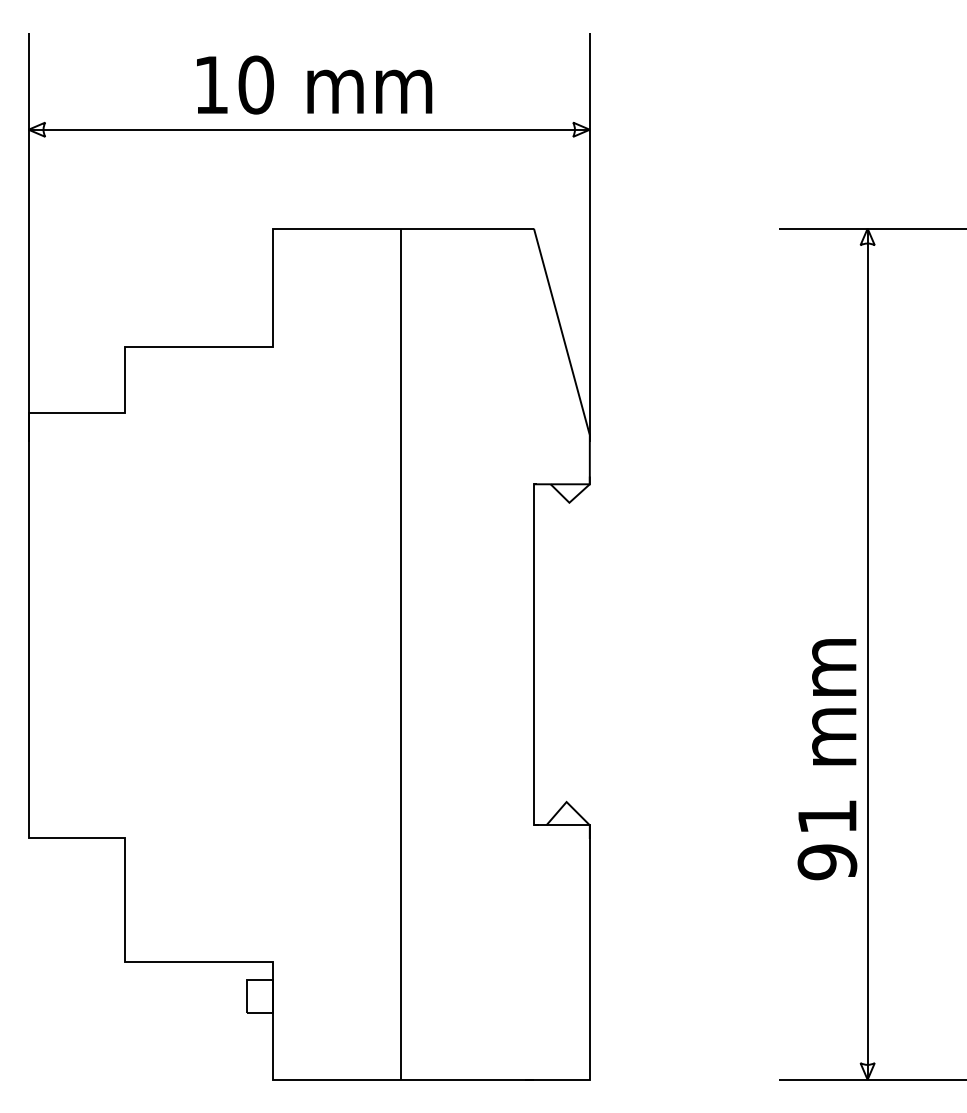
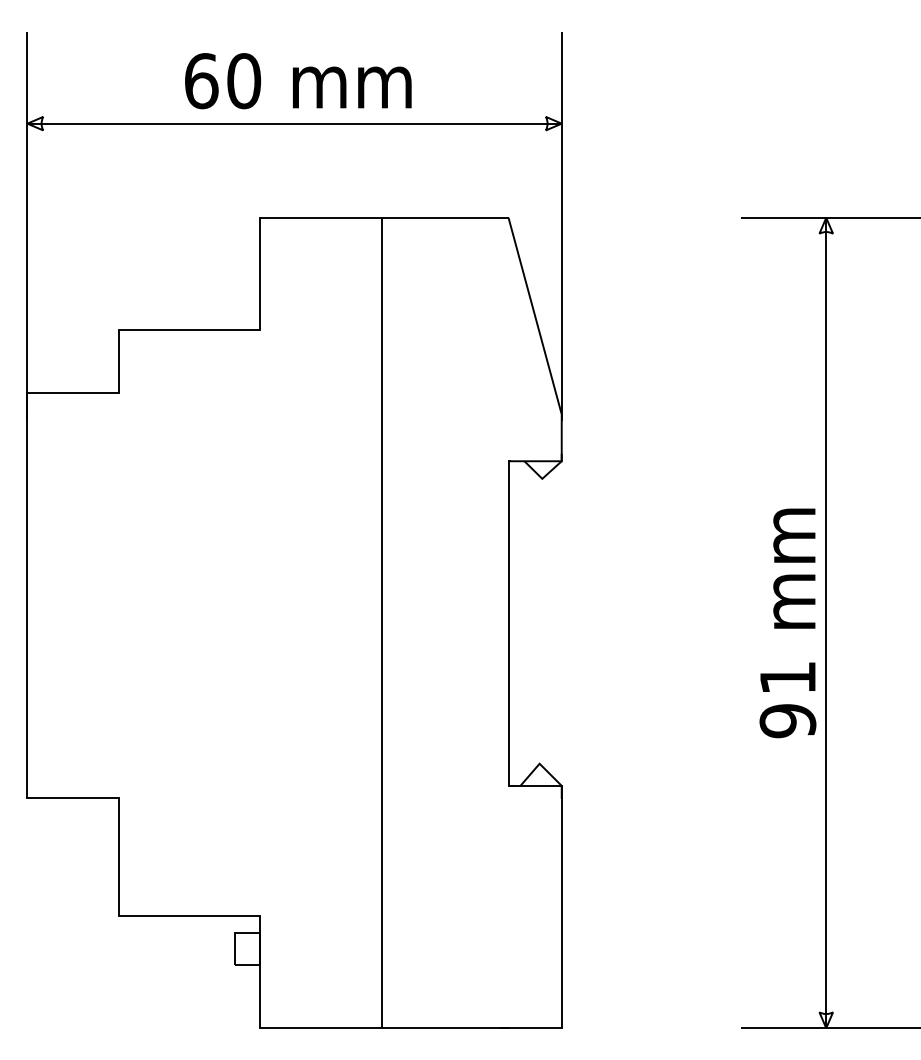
text: (211, 85) -> (201, 81), 10 -> 60
text: (826, 759) -> (787, 623), moved

